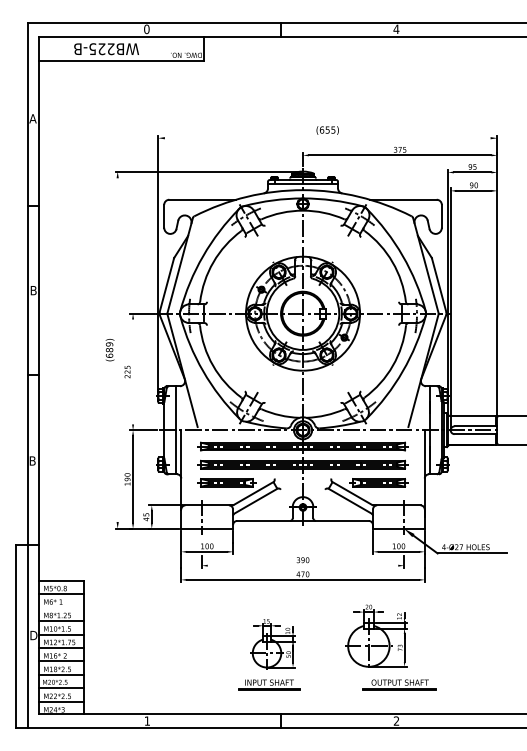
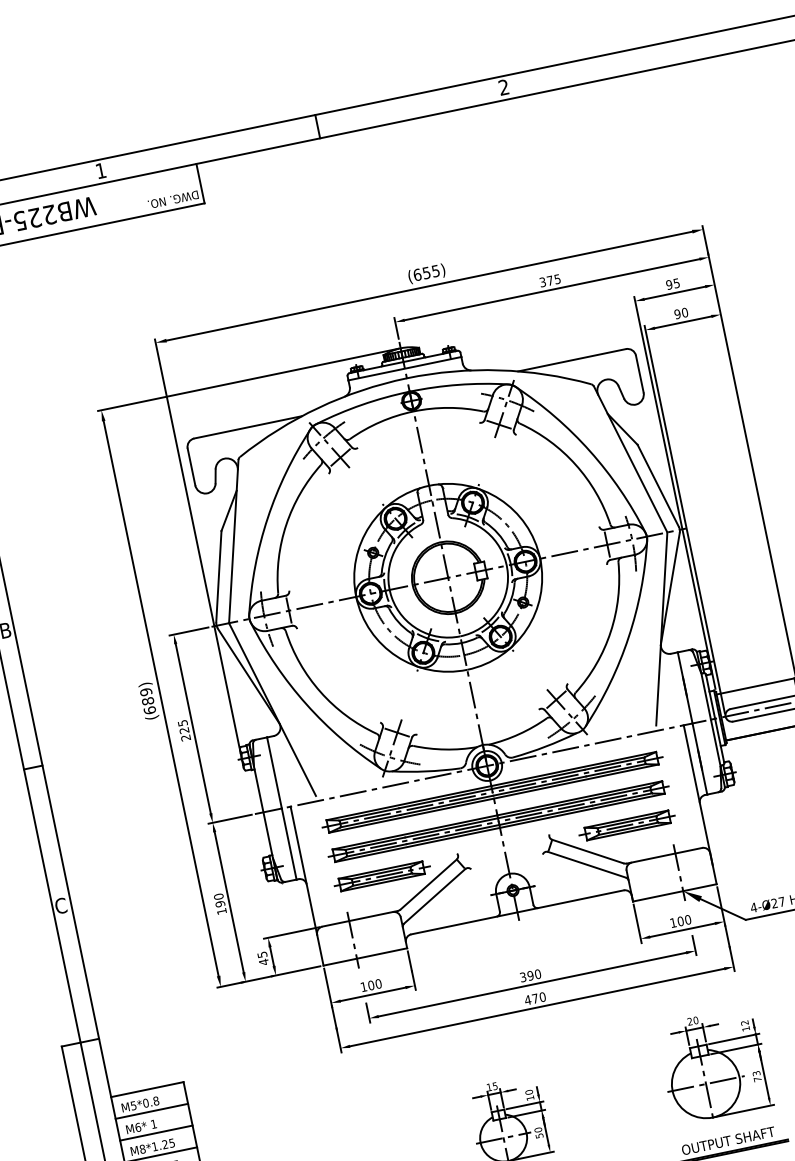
text: (396, 28) -> (503, 86), 4 -> 2
text: (146, 29) -> (100, 171), 0 -> 1
line: (327, 138) -> (429, 286), added
line: (117, 349) -> (160, 697), added
line: (133, 371) -> (193, 727), added
text: (32, 460) -> (60, 905), B -> C
line: (302, 565) -> (531, 984), added
line: (60, 607) -> (154, 1133), added
part: (376, 635) -> (714, 1064), moved

